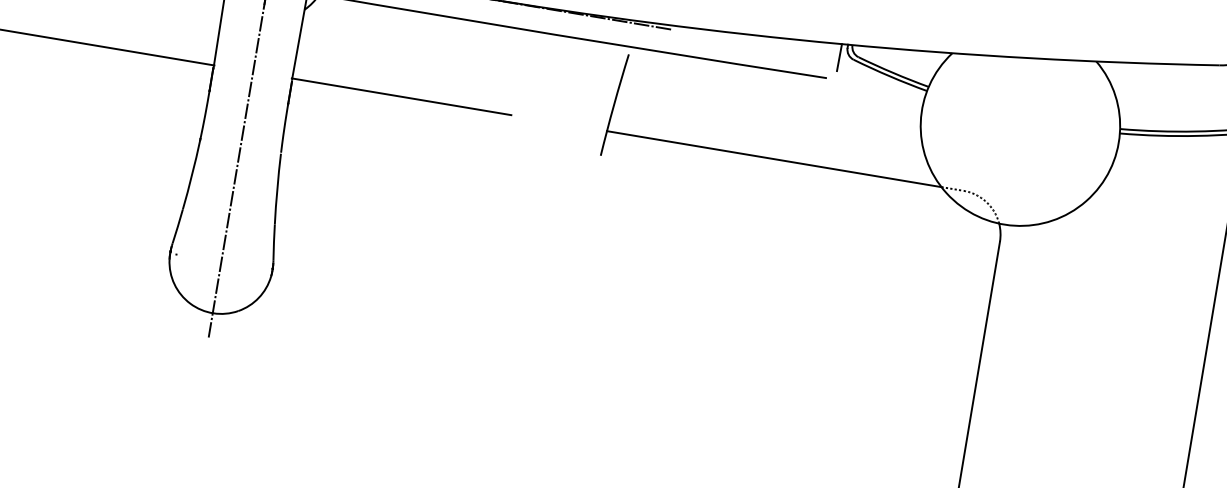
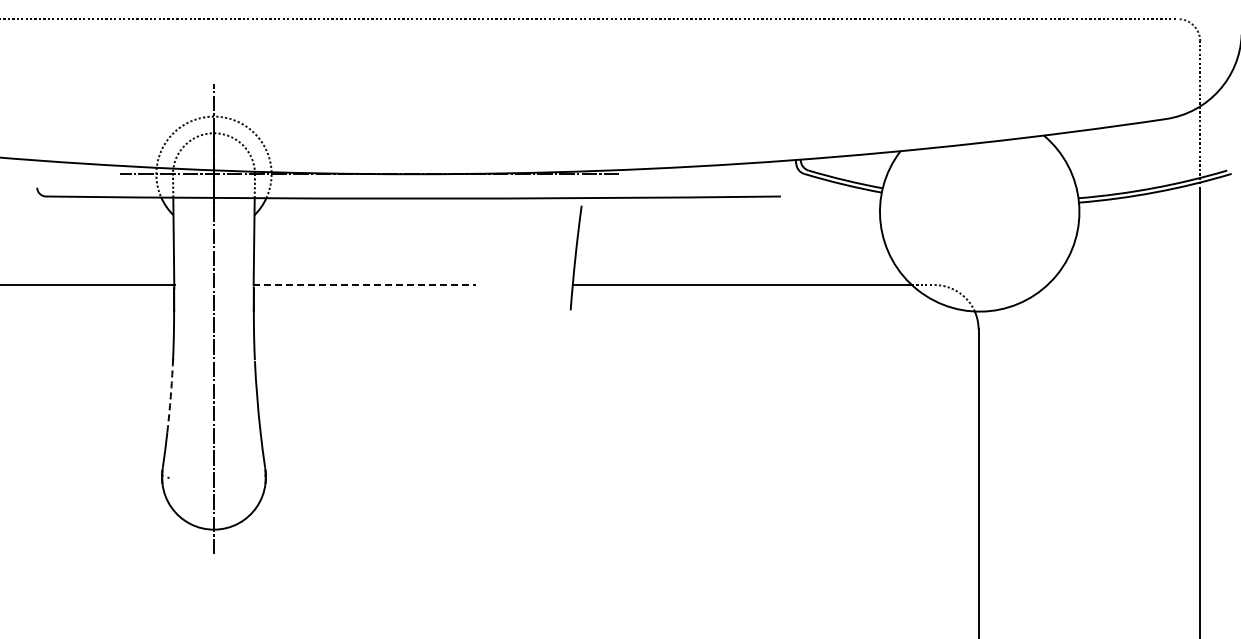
line: (839, 56) -> (789, 173), removed
line: (401, 97) -> (364, 285), solid -> dashed
arc: (191, 174) -> (170, 396), solid -> dashed

